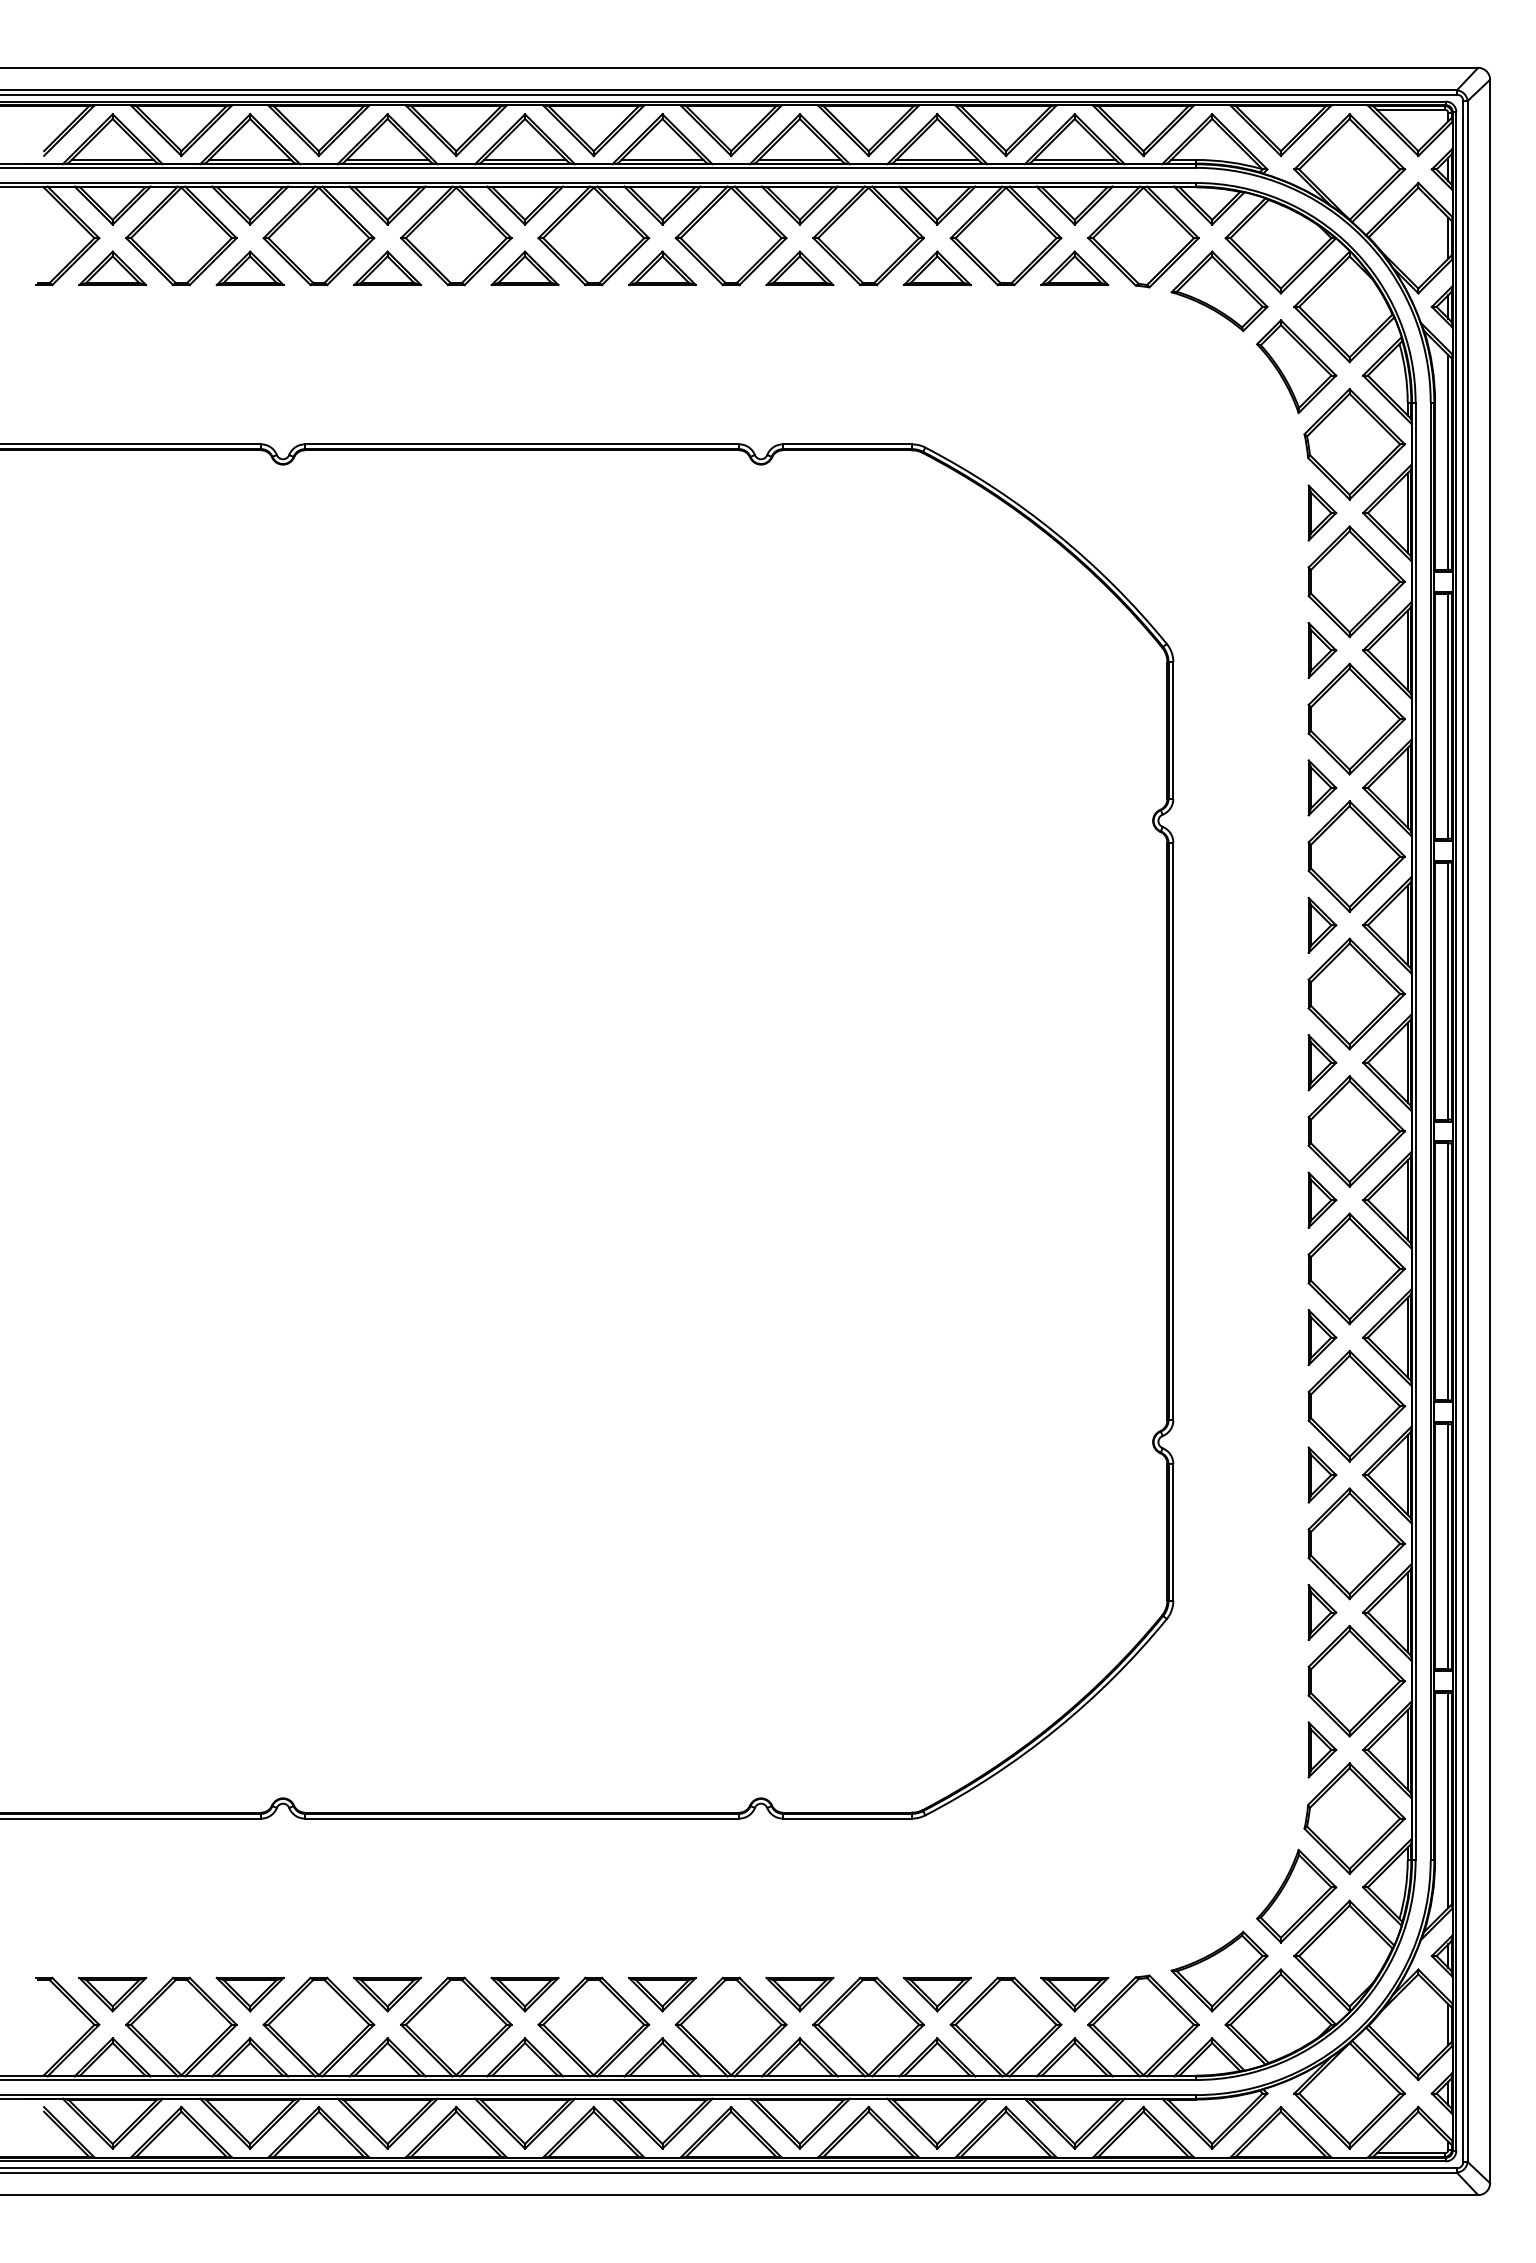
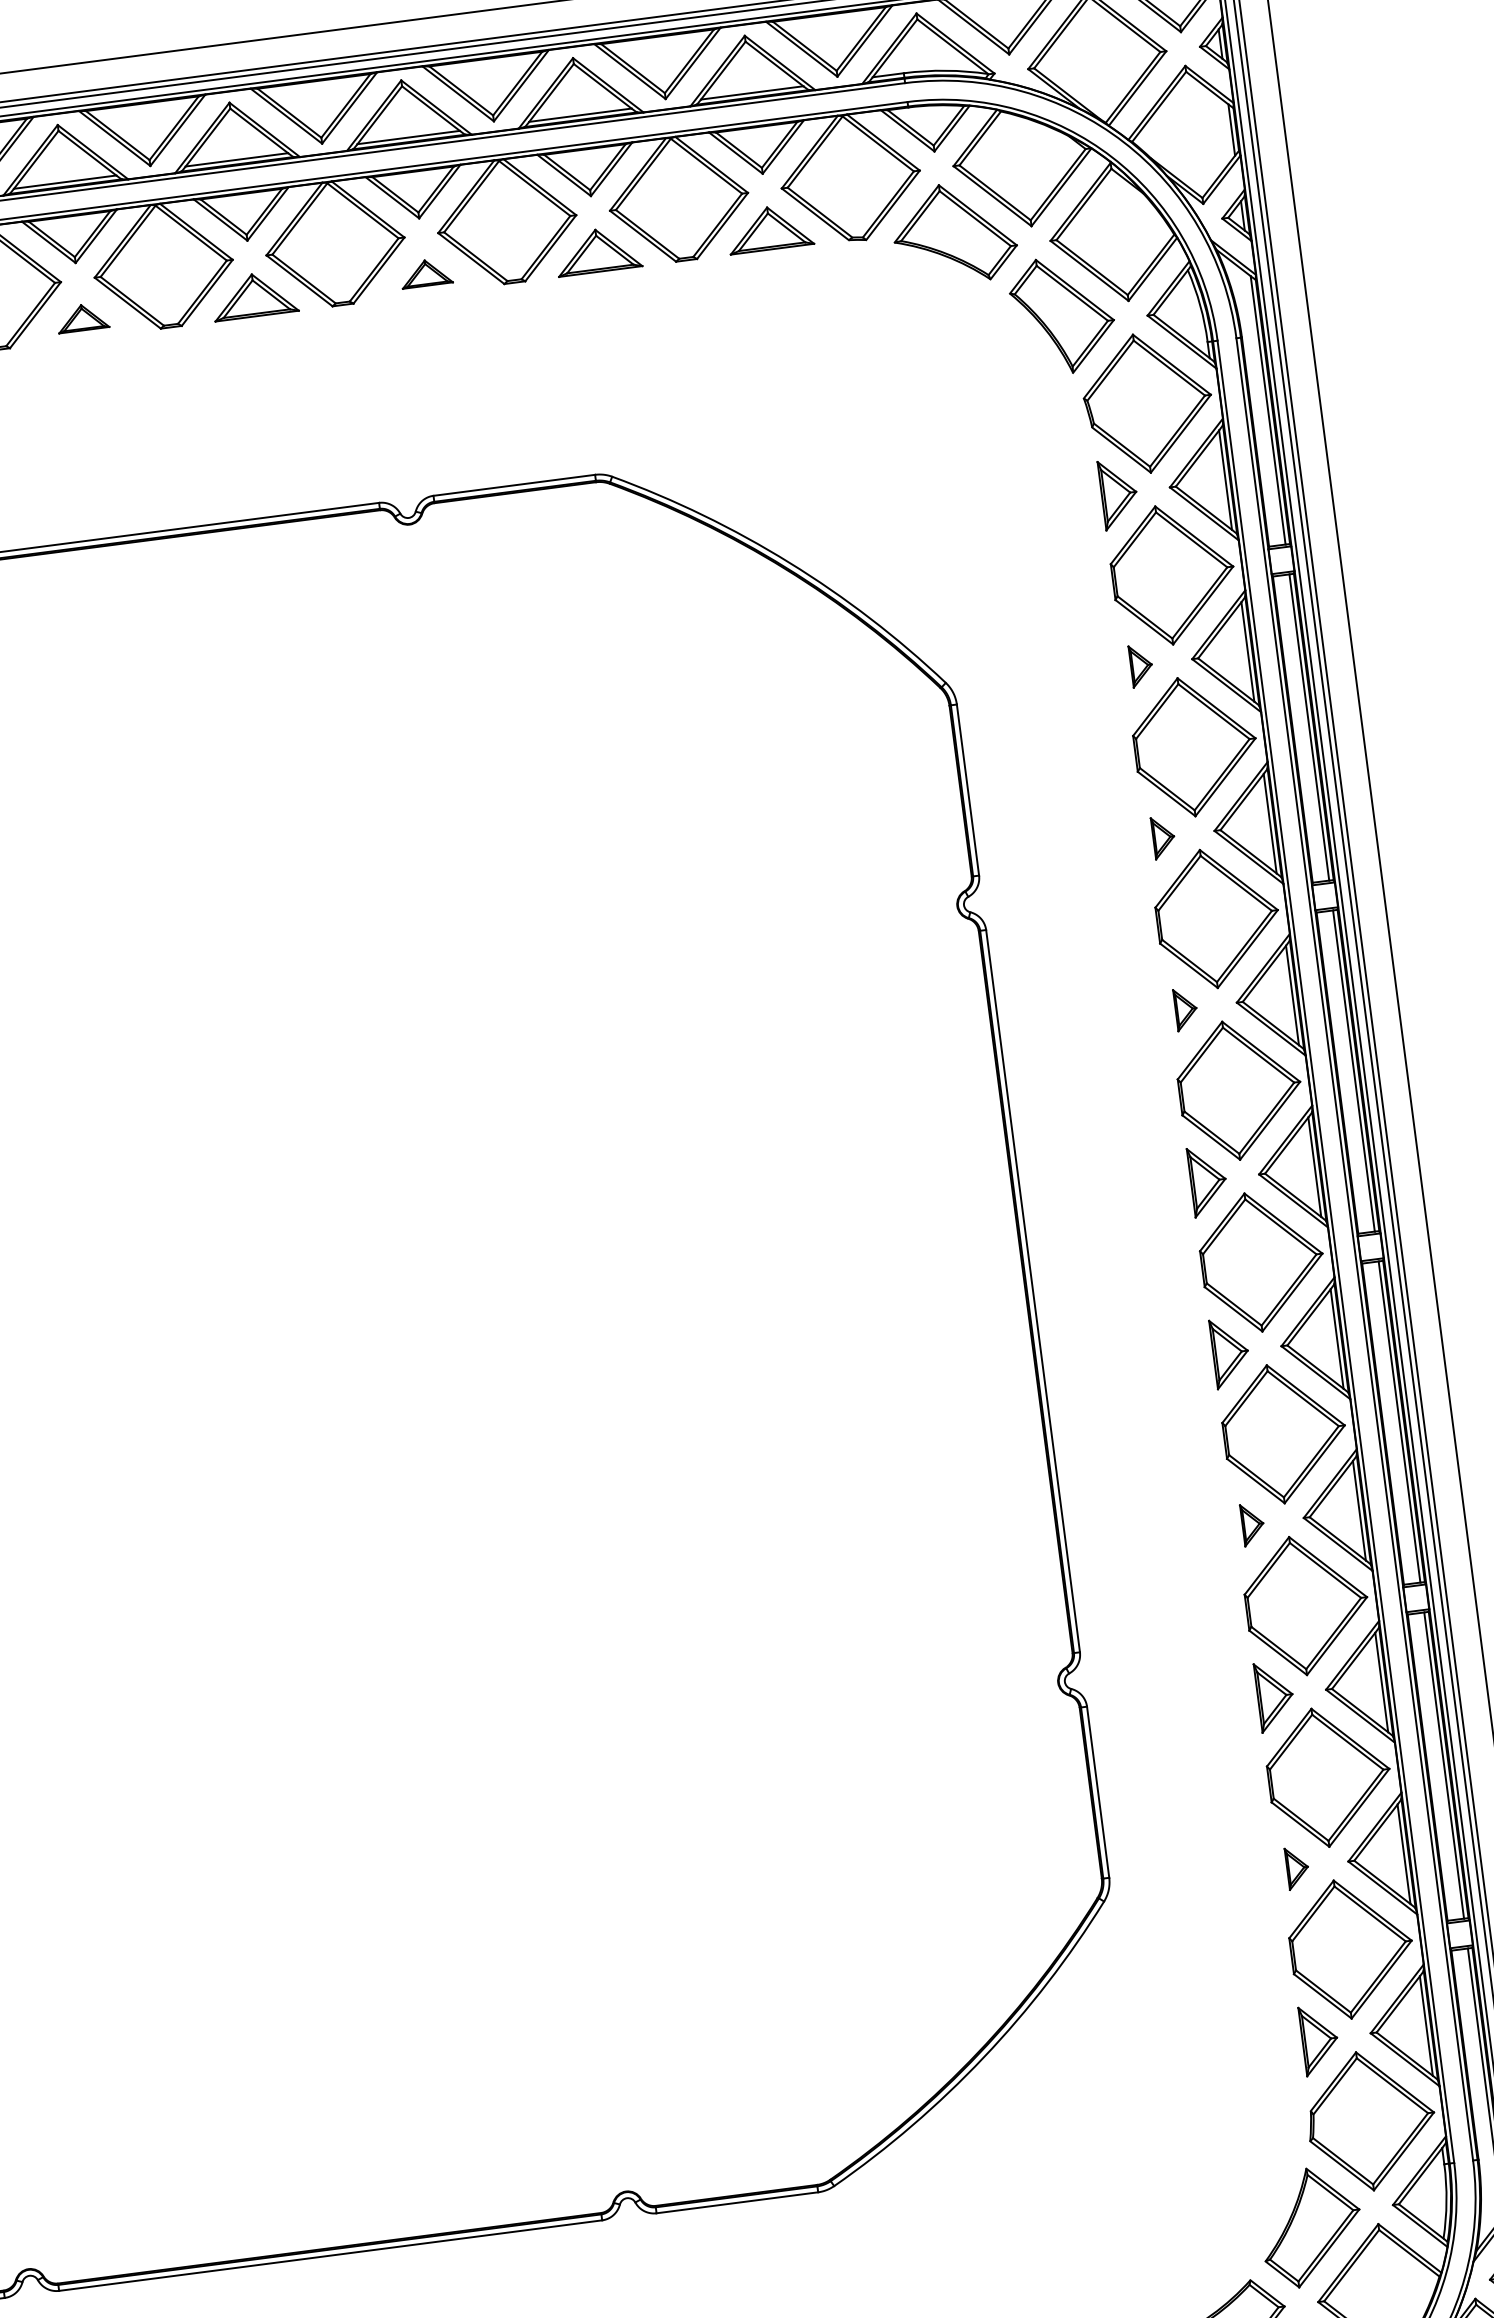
part: (524, 268) -> (82, 317), size x0.6
part: (799, 268) -> (425, 273), size x0.6
part: (1322, 650) -> (1141, 665), size x0.6
part: (1322, 787) -> (1163, 837), size x0.6
part: (1322, 925) -> (1186, 1009), size x0.6
part: (1322, 1337) -> (1252, 1524), size x0.6
part: (1322, 1612) -> (1297, 1868), size x0.6

